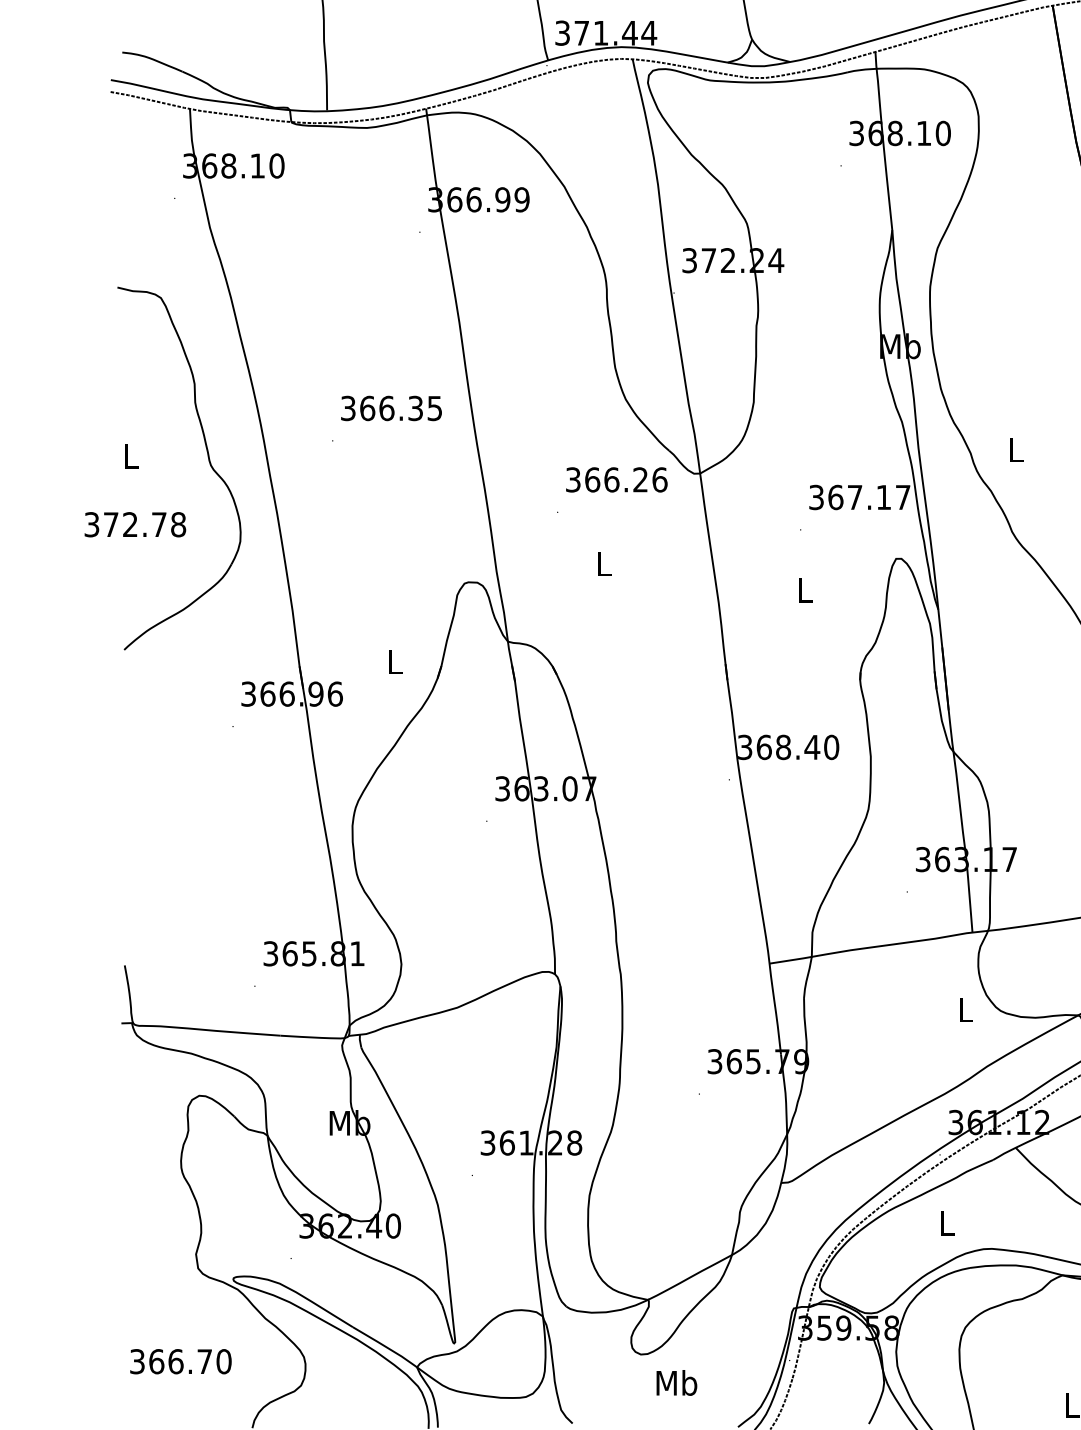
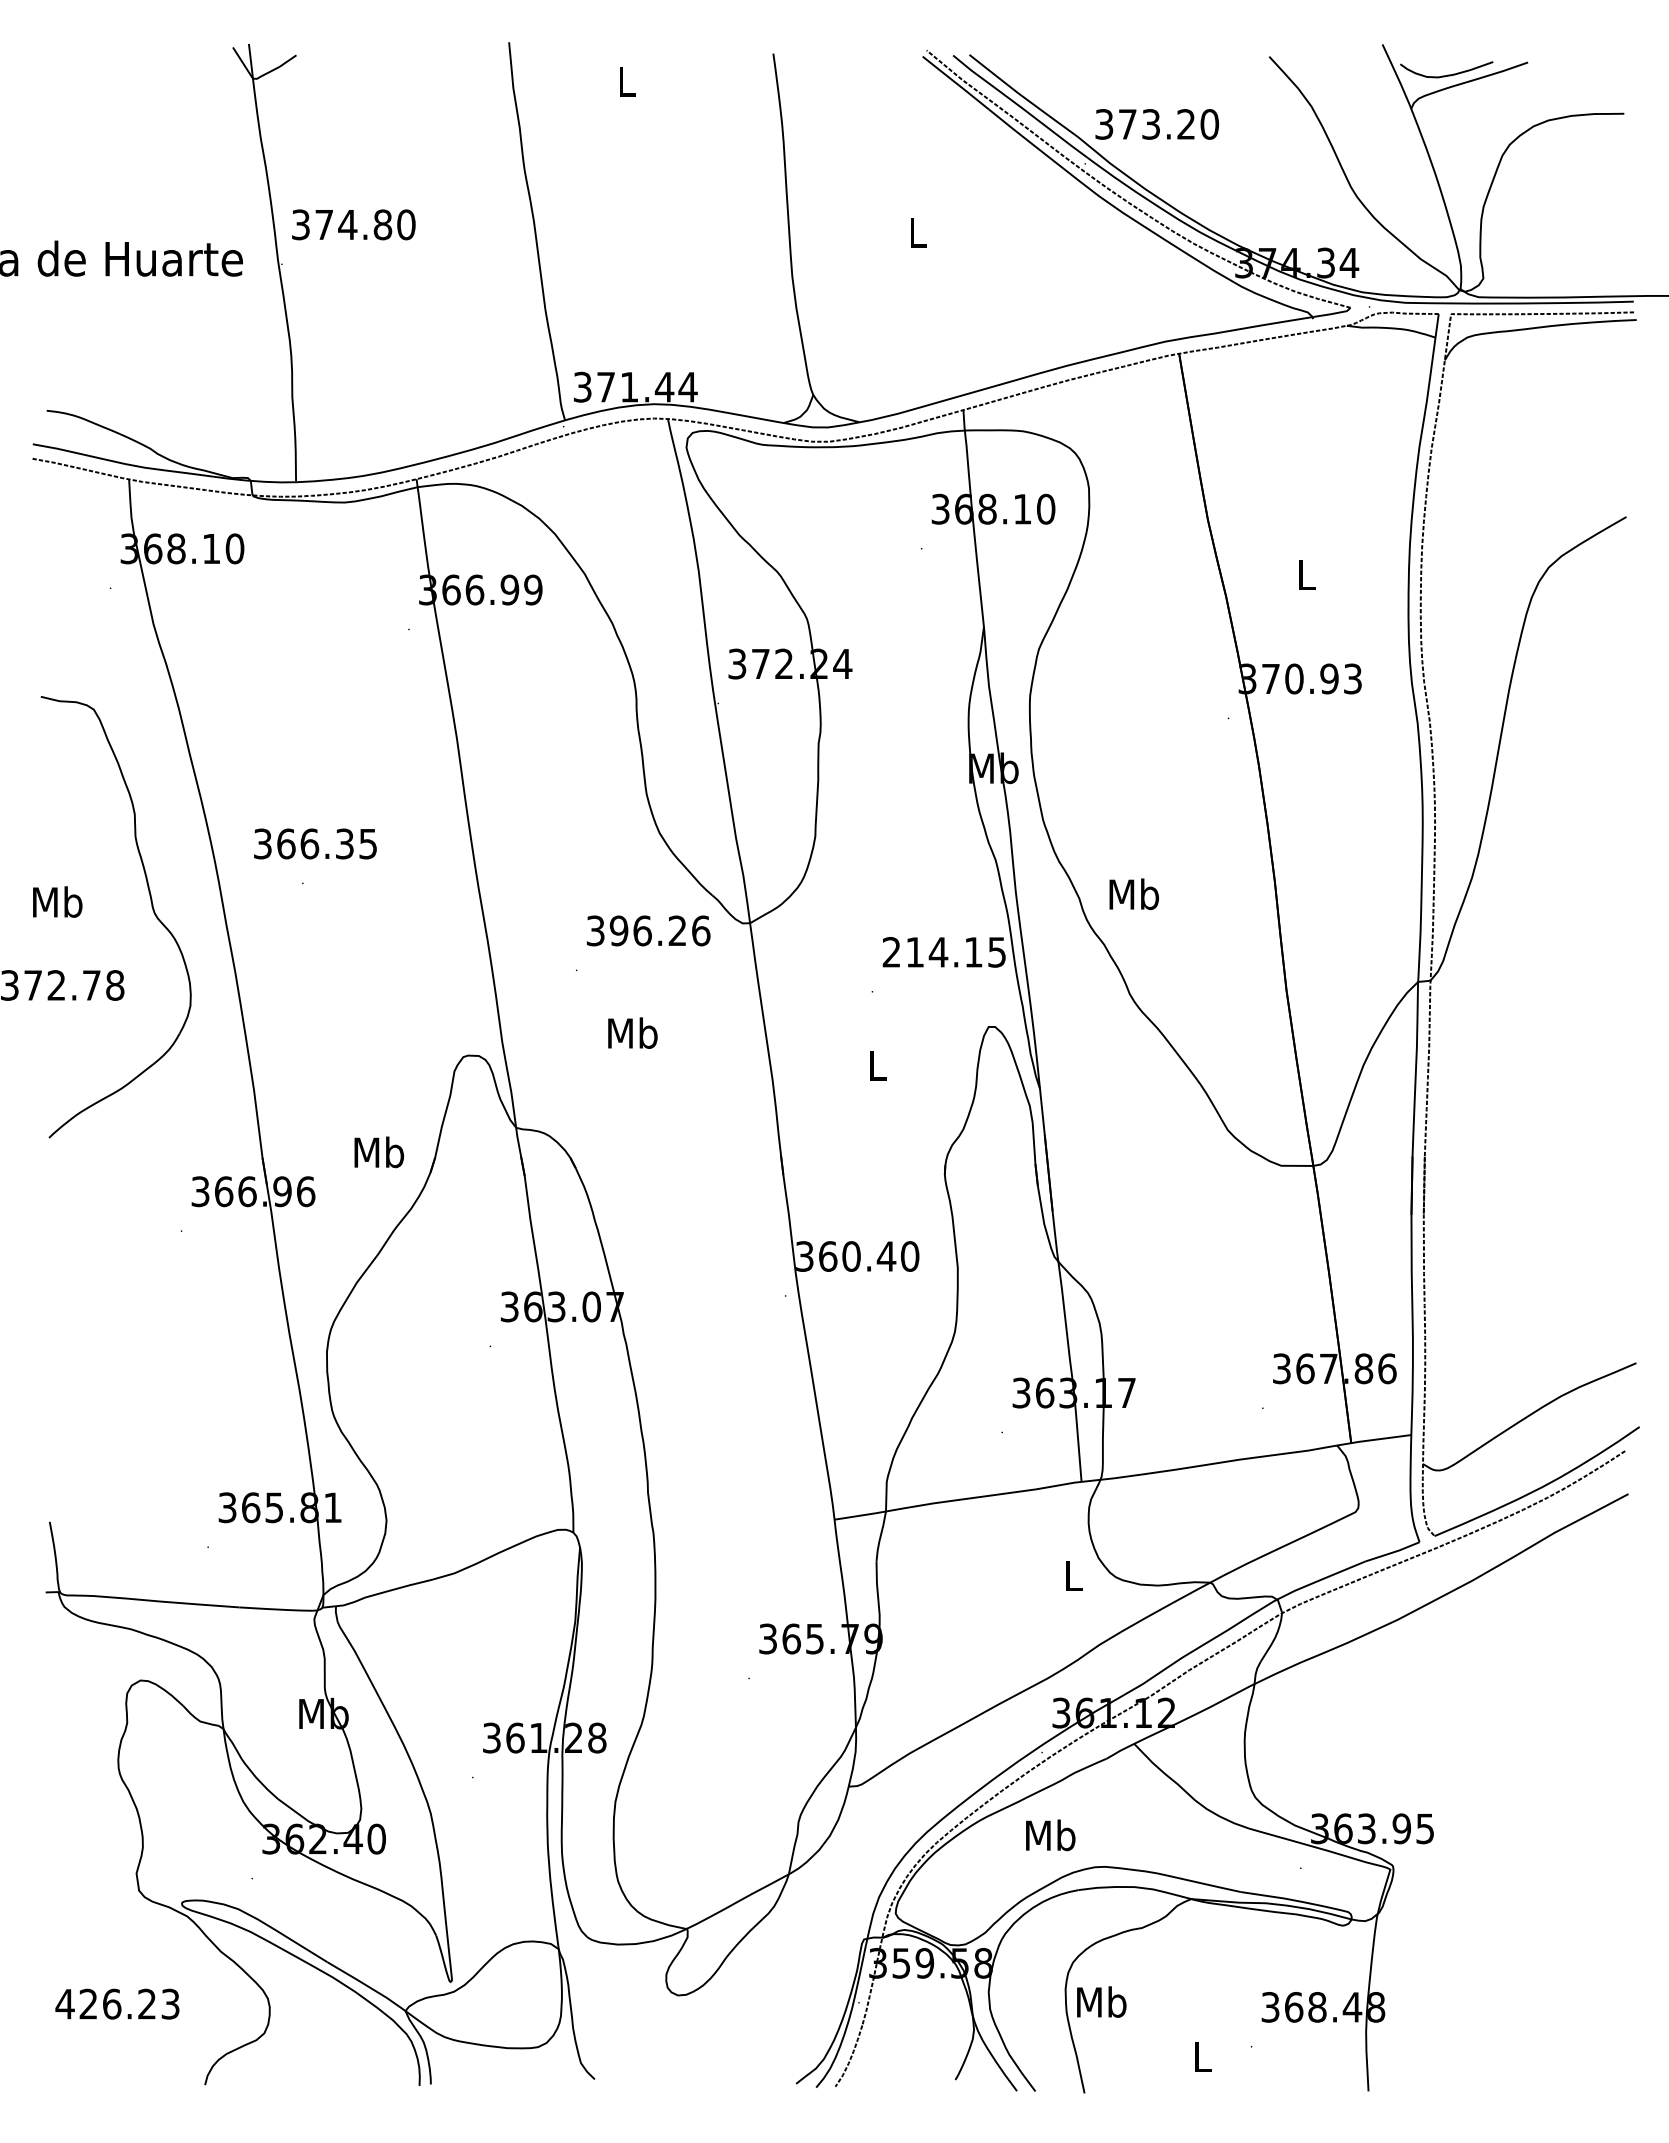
text: (391, 408) -> (315, 843), moved
text: (1015, 449) -> (1134, 894), L -> Mb
text: (131, 455) -> (57, 901), L -> Mb
text: (592, 479) -> (618, 930), 366.26 -> 396.26
text: (859, 497) -> (943, 952), 367.17 -> 214.15
text: (603, 563) -> (632, 1032), L -> Mb
text: (395, 661) -> (379, 1152), L -> Mb
text: (783, 747) -> (851, 1256), 368.40 -> 360.40
text: (946, 1223) -> (1050, 1835), L -> Mb
text: (180, 1361) -> (117, 2003), 366.70 -> 426.23
text: (676, 1382) -> (1101, 2001), moved

